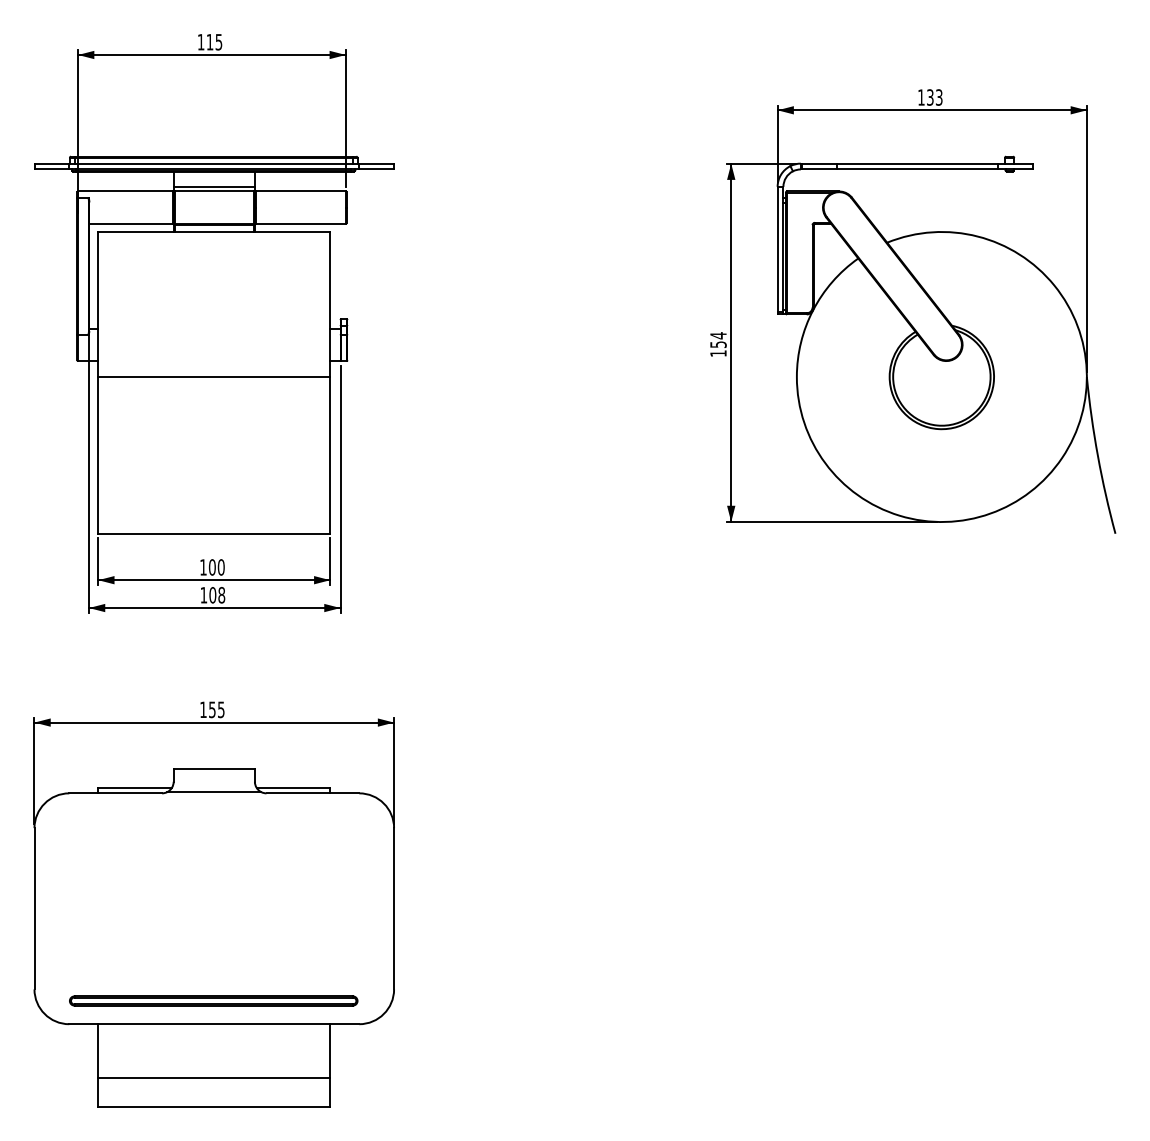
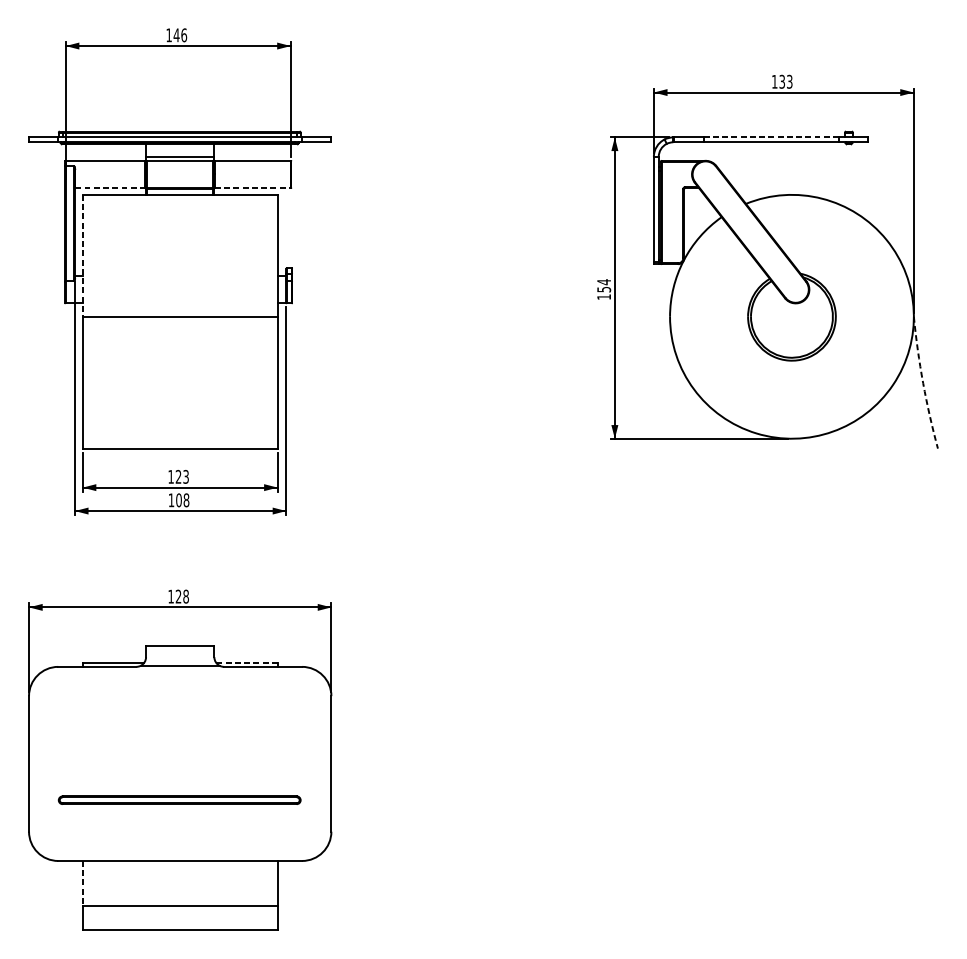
text: (214, 41) -> (180, 34), 115 -> 146
line: (917, 163) -> (771, 137), solid -> dashed
line: (131, 223) -> (110, 187), solid -> dashed
line: (301, 223) -> (253, 187), solid -> dashed
line: (98, 304) -> (82, 255), solid -> dashed
arc: (1097, 456) -> (922, 383), solid -> dashed
text: (216, 567) -> (182, 476), 100 -> 123
text: (216, 709) -> (182, 596), 155 -> 128
line: (293, 788) -> (246, 662), solid -> dashed
part: (213, 1000) -> (179, 799), moved
line: (98, 1051) -> (82, 883), solid -> dashed

